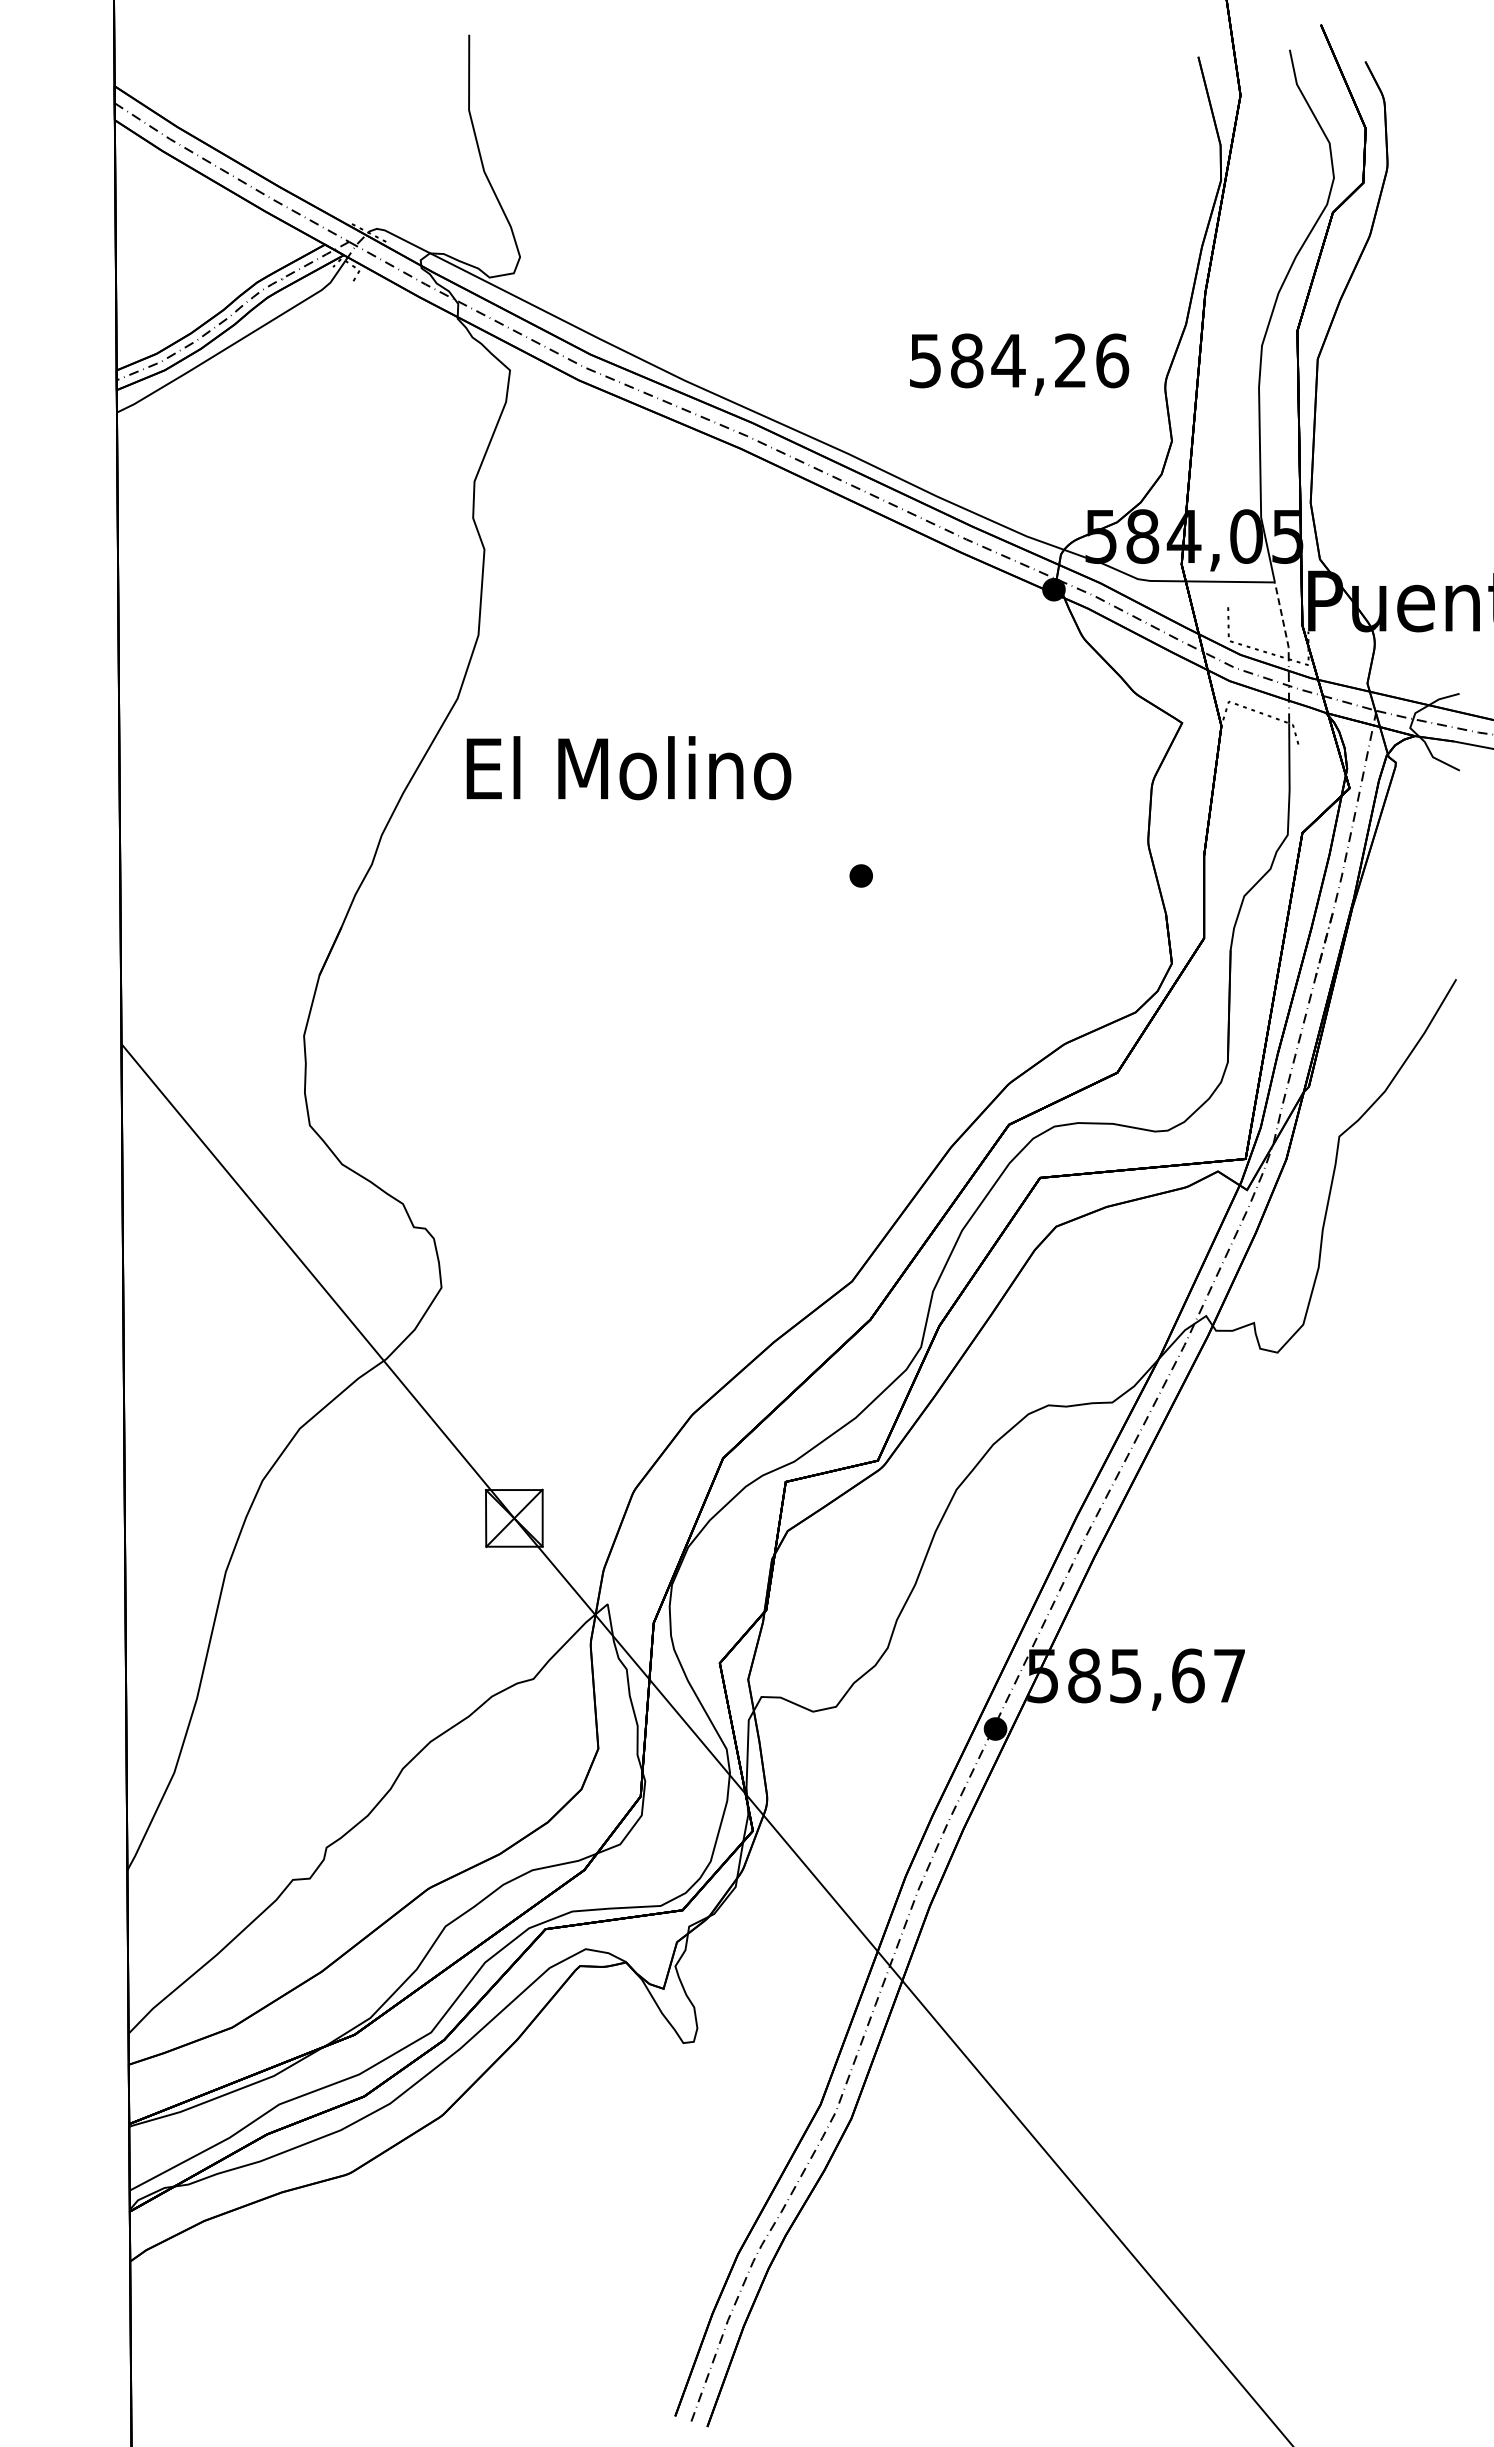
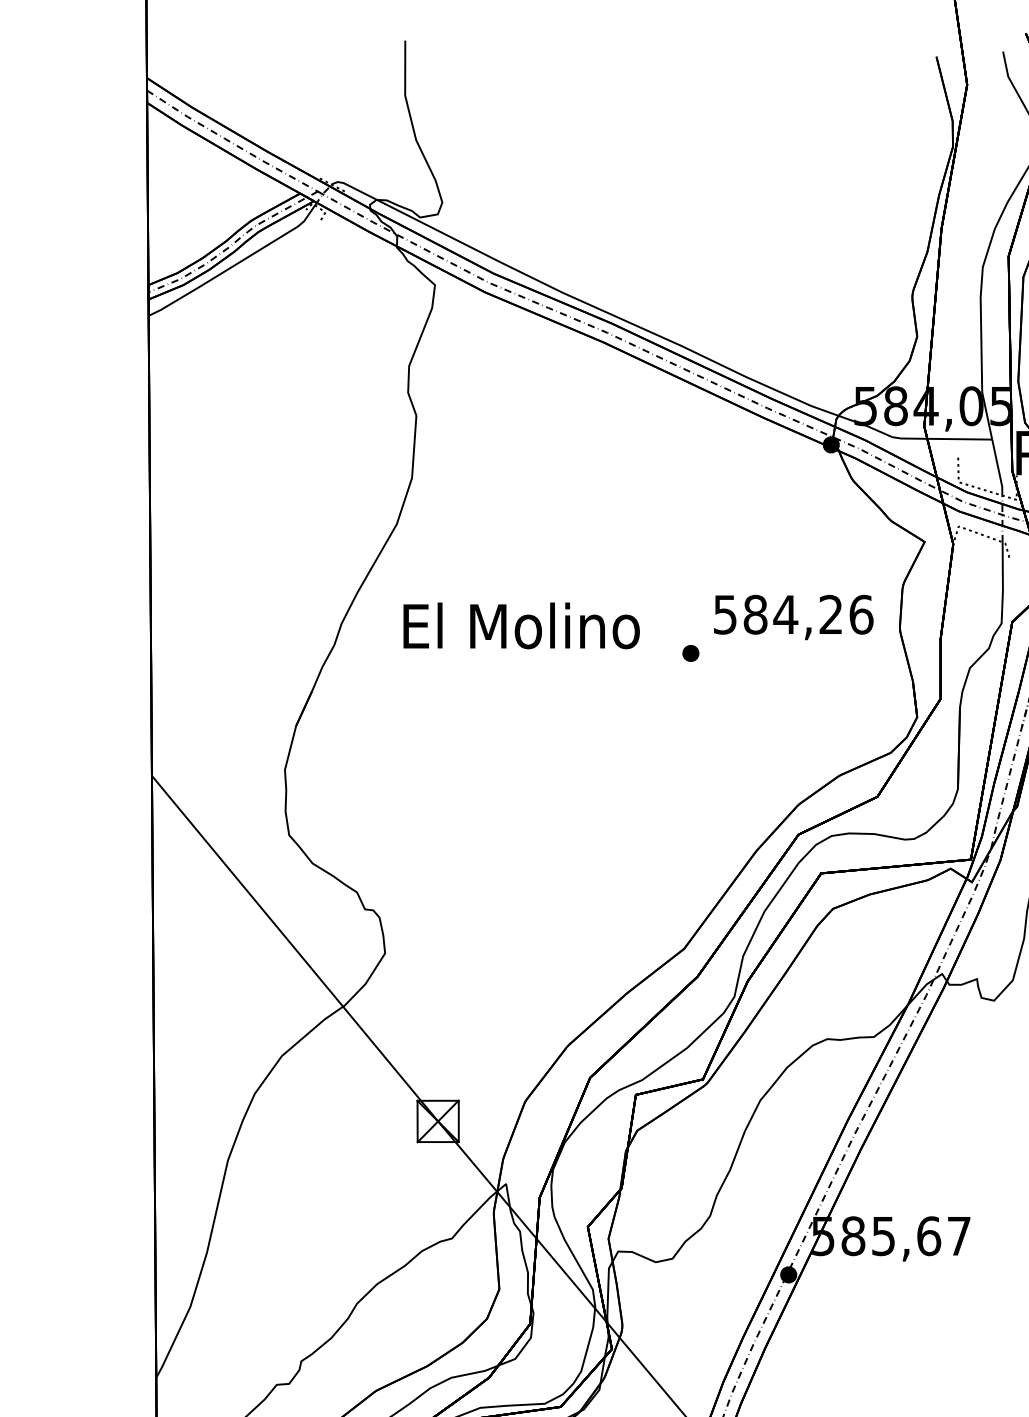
text: (1019, 364) -> (793, 617), moved
line: (1283, 621) -> (998, 468), dashed -> solid
text: (628, 768) -> (521, 626), moved

